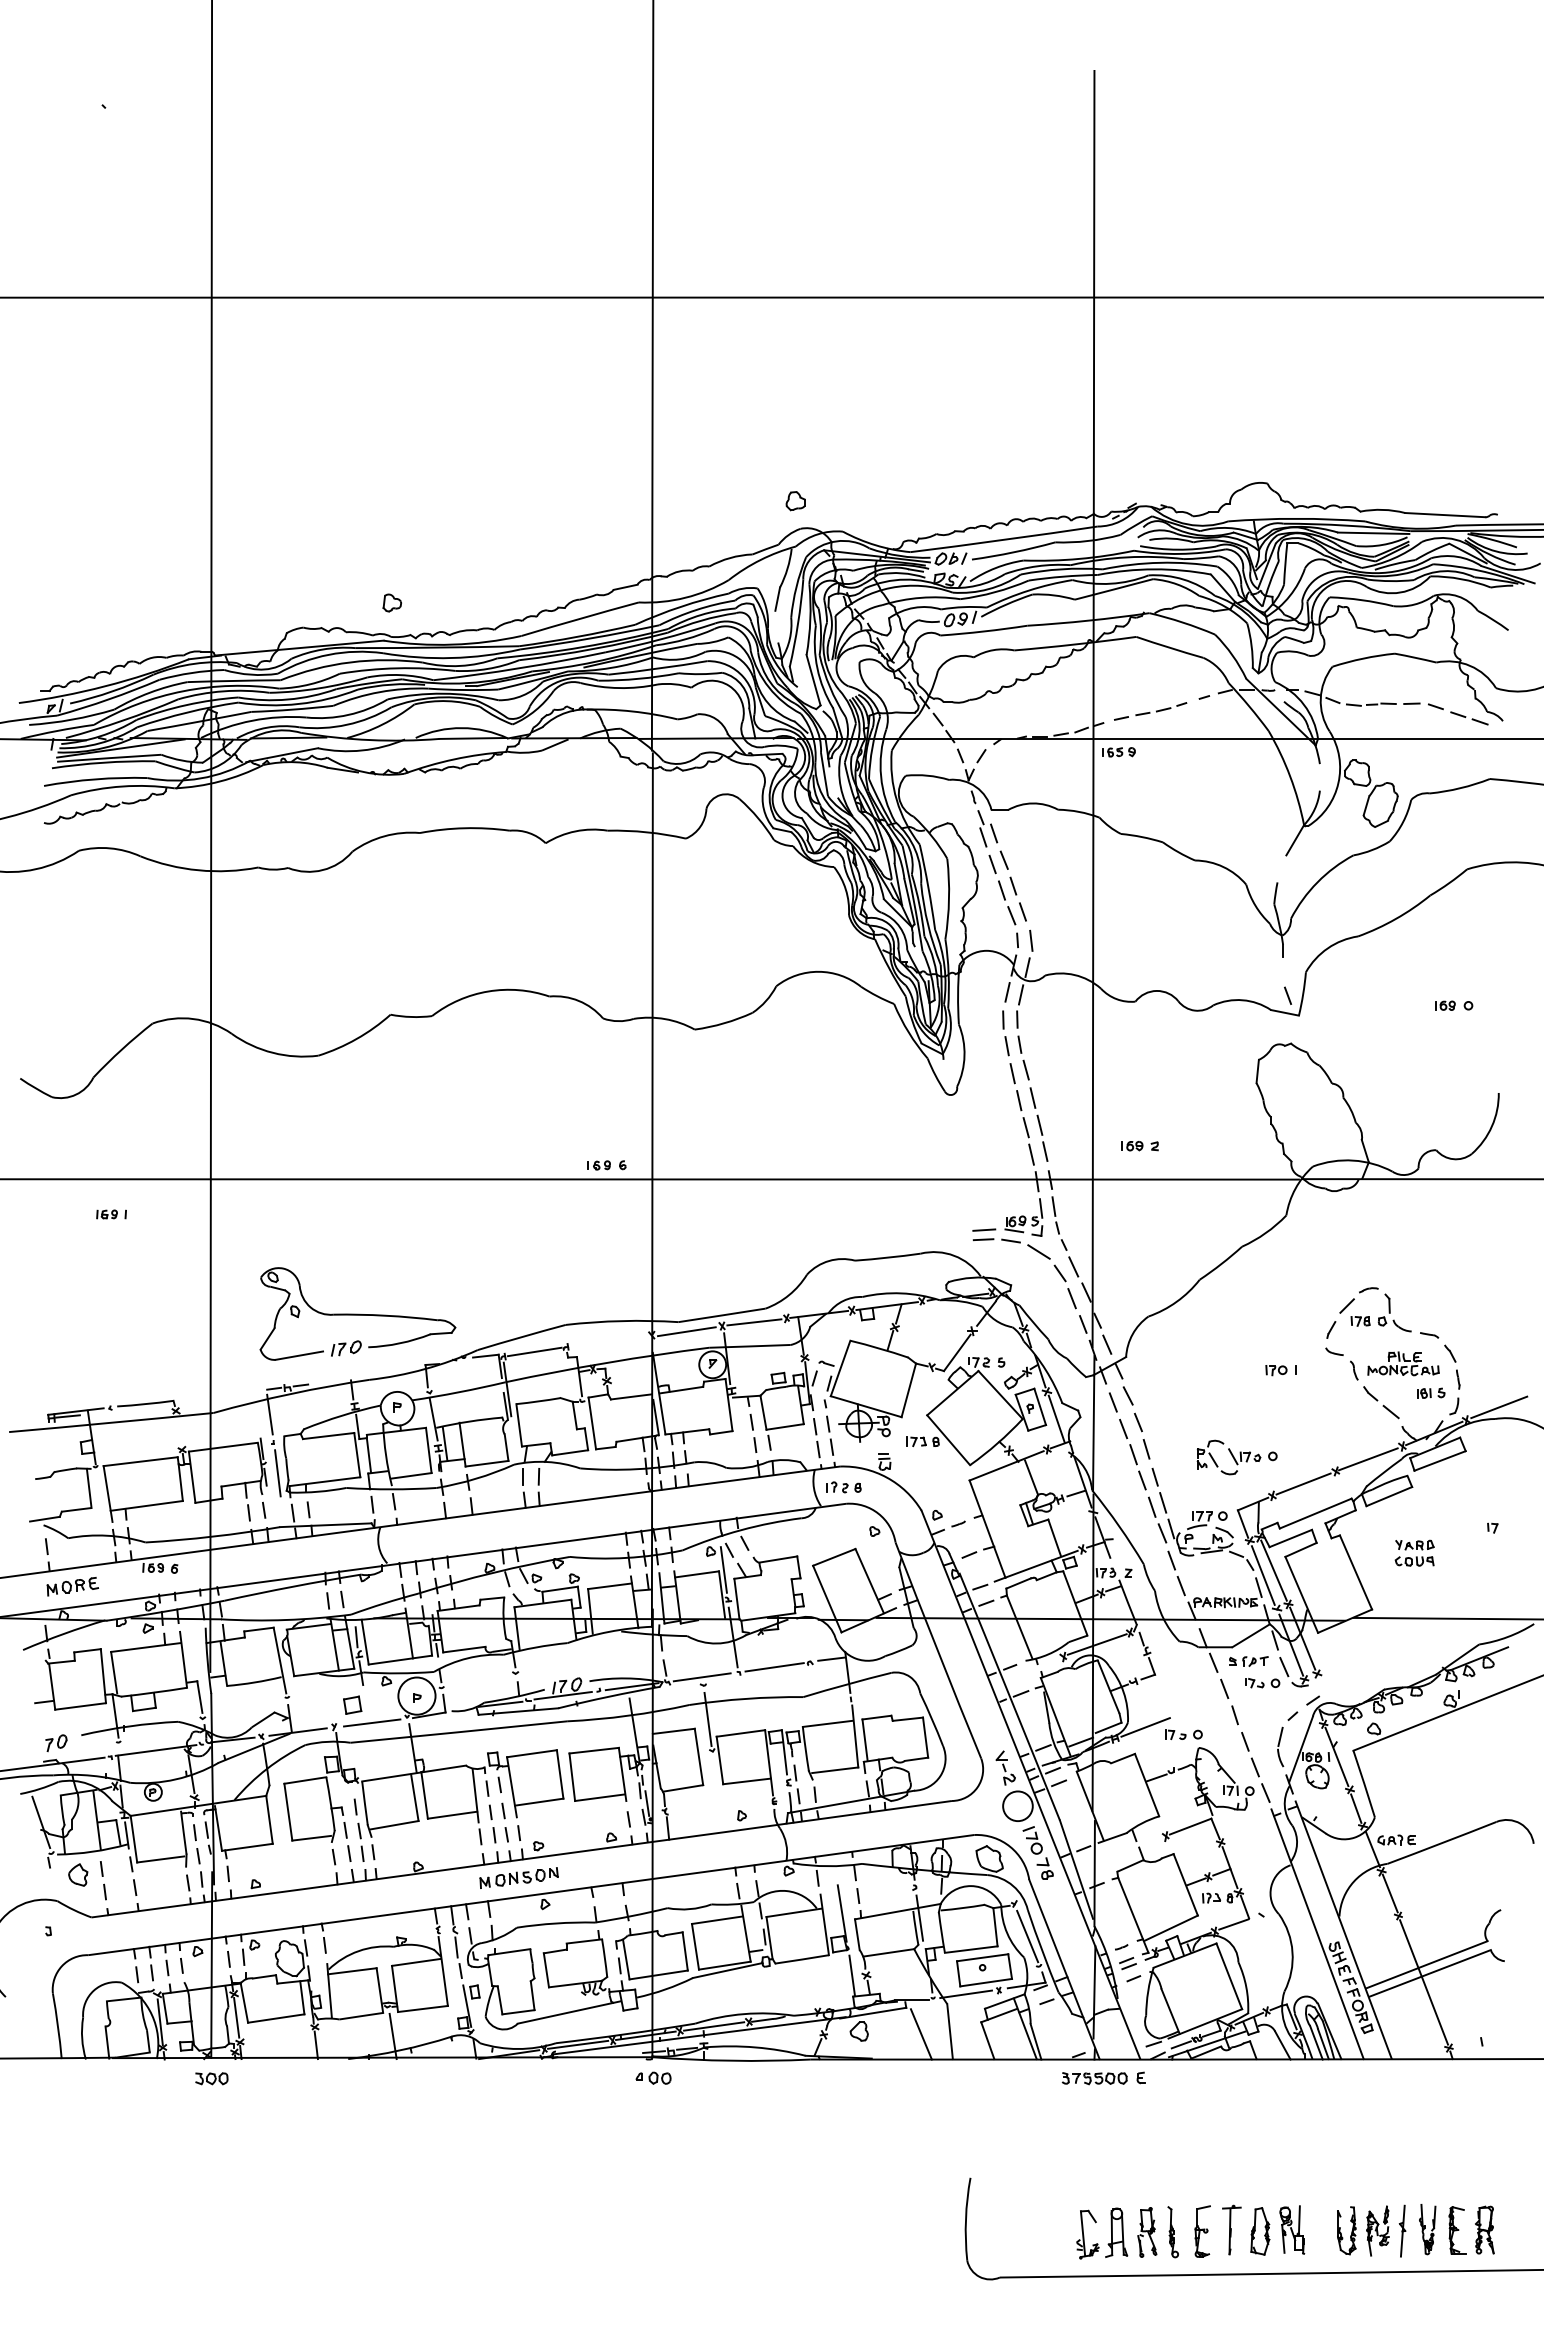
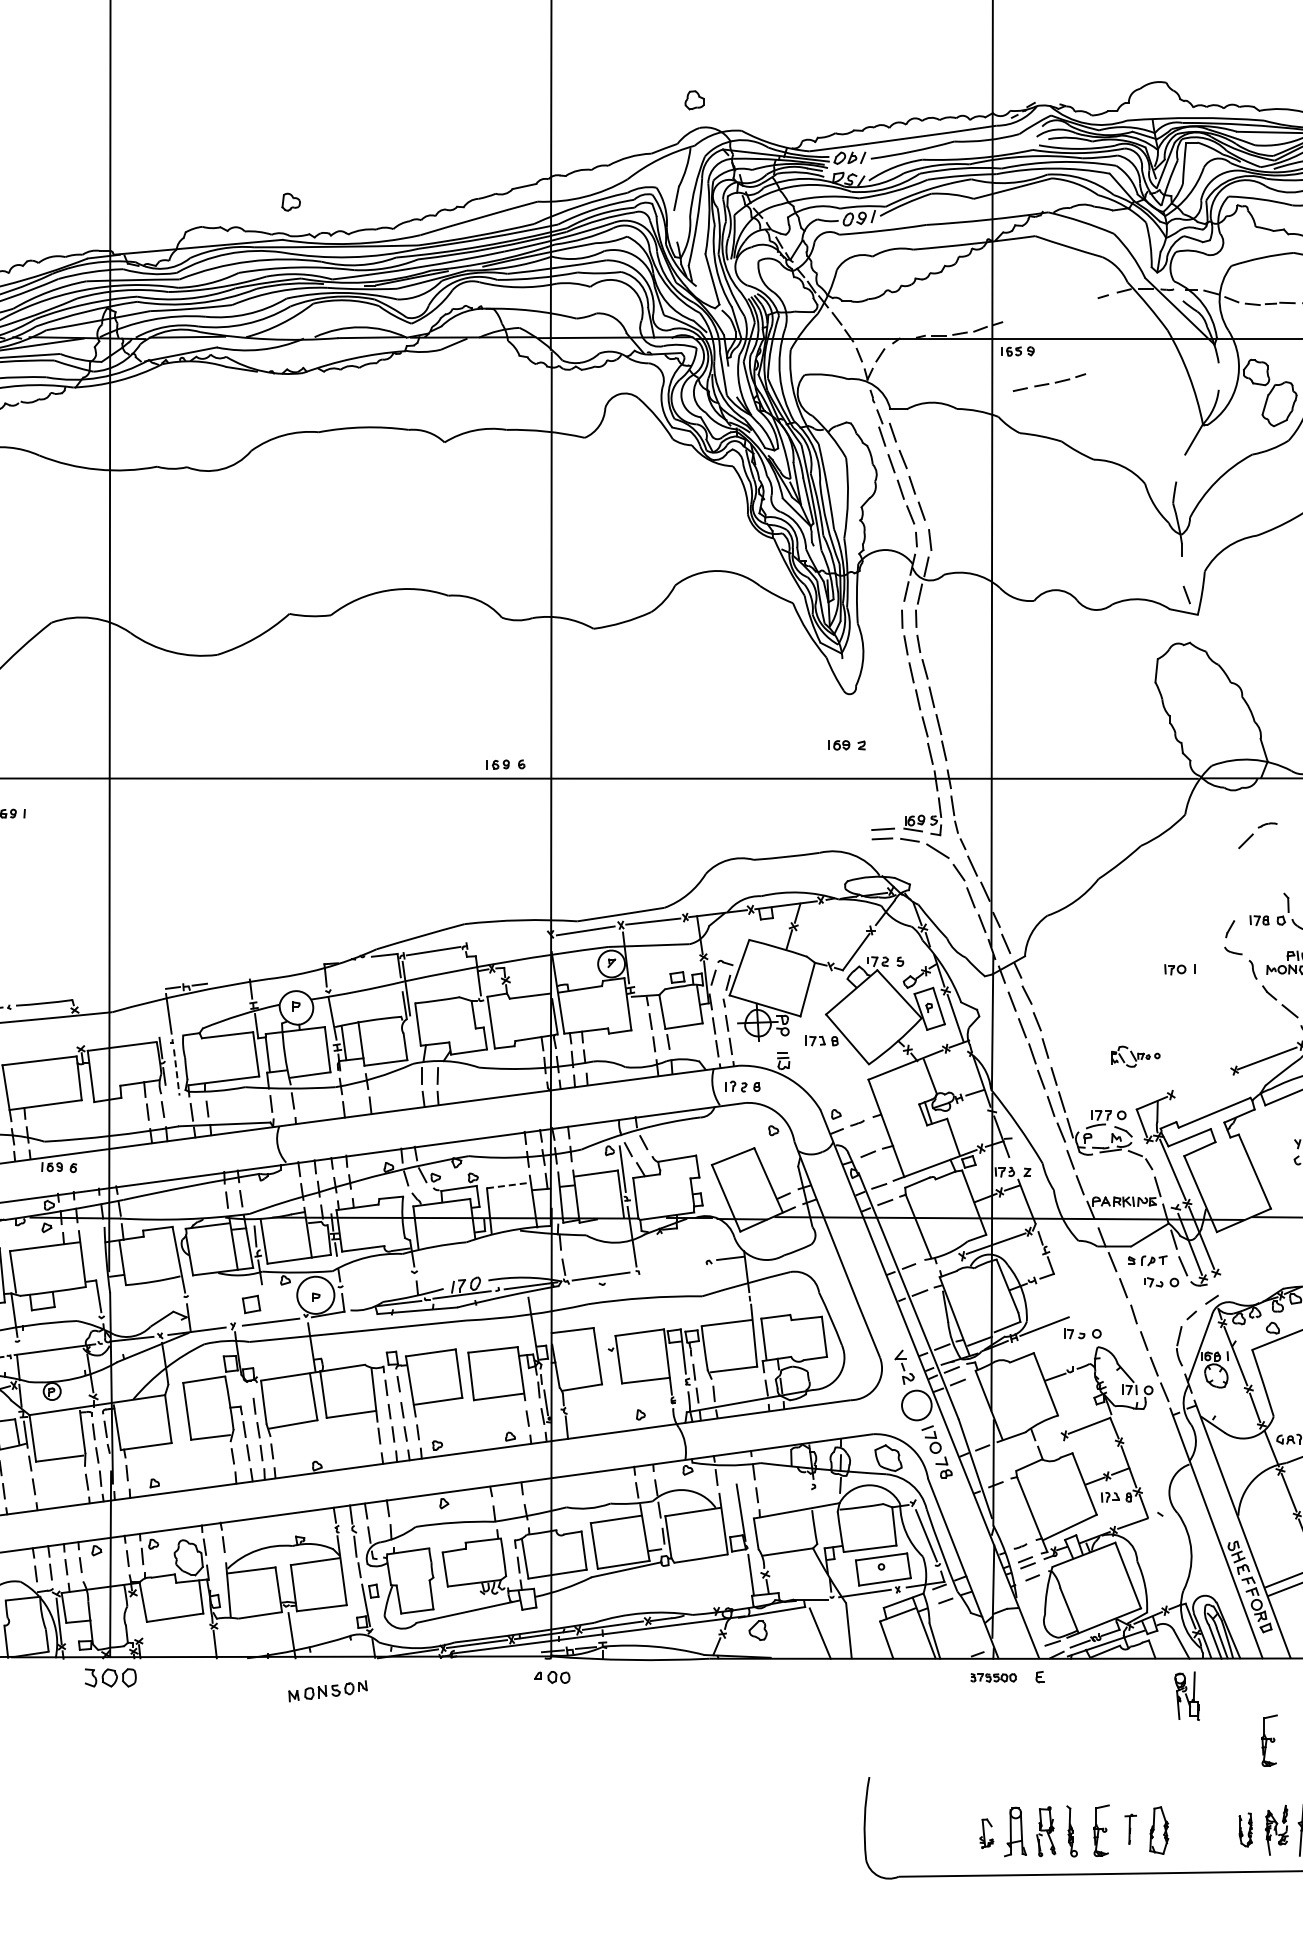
part: (1150, 711) -> (1049, 382), moved
part: (1139, 1146) -> (846, 745), moved
part: (1358, 1300) -> (1257, 835), moved
part: (357, 1313) -> (256, 912), removed
part: (1236, 1457) -> (1135, 1056), size x0.6
line: (277, 1473) -> (176, 1072), solid -> dashed
line: (1303, 1483) -> (1202, 1082), removed
line: (1262, 1575) -> (1161, 1174), removed
line: (610, 1586) -> (509, 1185), solid -> dashed
line: (774, 1667) -> (673, 1266), removed
line: (707, 1719) -> (606, 1318), removed
part: (518, 1877) -> (327, 1690), moved
line: (919, 1917) -> (818, 1516), removed
line: (236, 2017) -> (135, 1616), removed
part: (211, 2078) -> (110, 1677), size x1.6
part: (1094, 2078) -> (993, 1677), size x0.7
part: (1370, 2141) -> (1269, 1740), added
part: (1231, 2229) -> (1130, 1828), size x0.6
part: (1292, 2229) -> (1187, 1695), moved
part: (1346, 2230) -> (1245, 1829), size x0.7
part: (1087, 2234) -> (986, 1833), size x0.6

